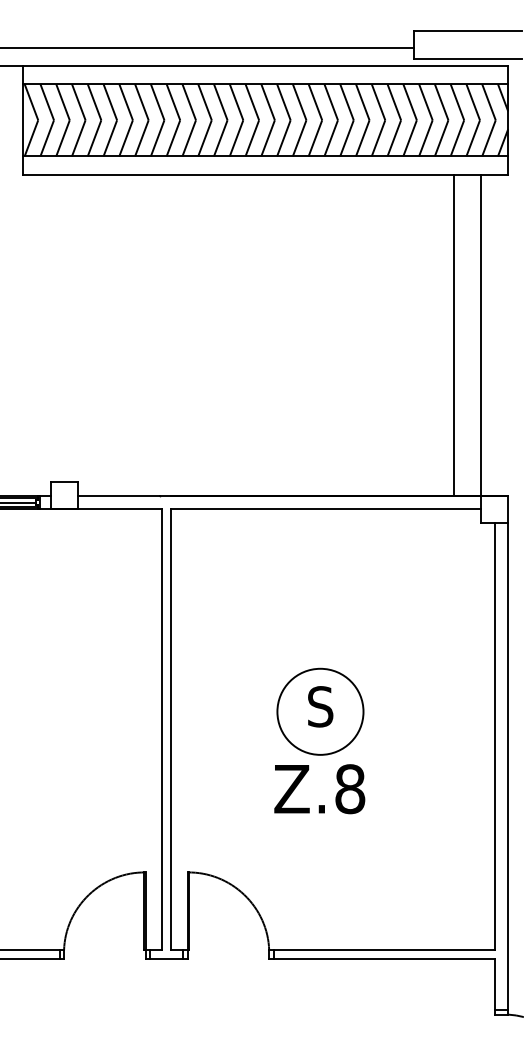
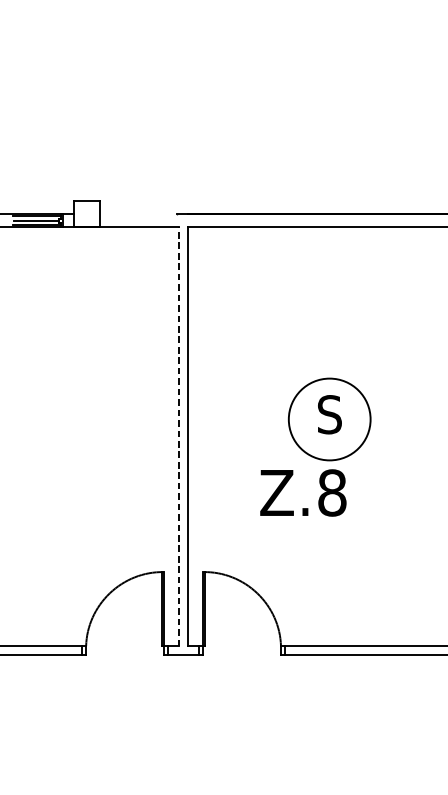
line: (118, 495) -> (137, 213), removed
line: (162, 729) -> (179, 436), solid -> dashed
text: (319, 789) -> (303, 493), moved

